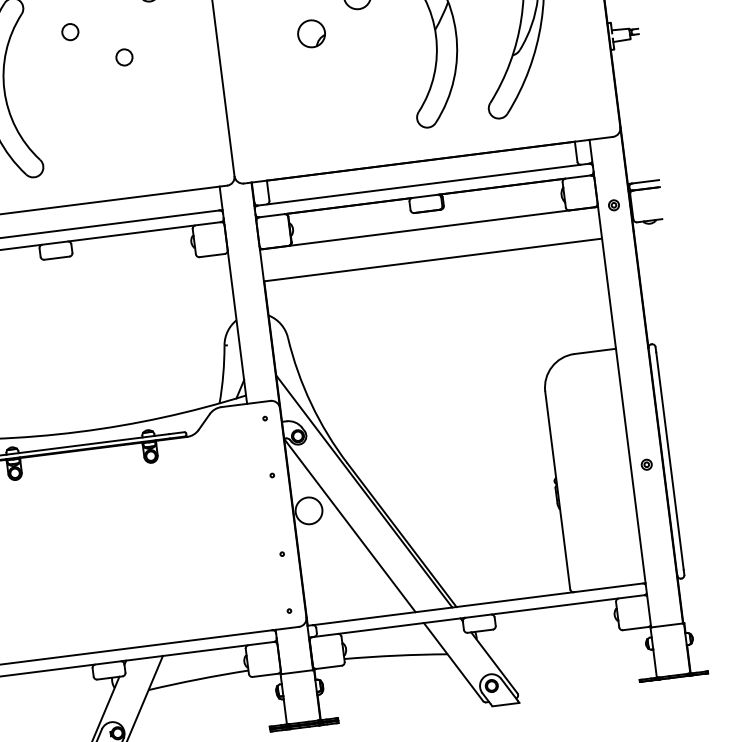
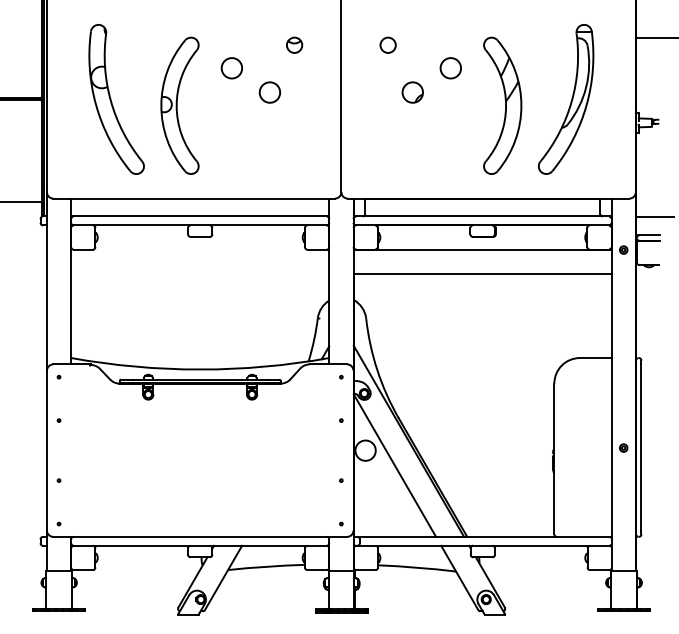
circle: (70, 32) -> (231, 68), size x1.67
circle: (123, 57) -> (269, 92), size x1.67
line: (648, 156) -> (654, 216), added

